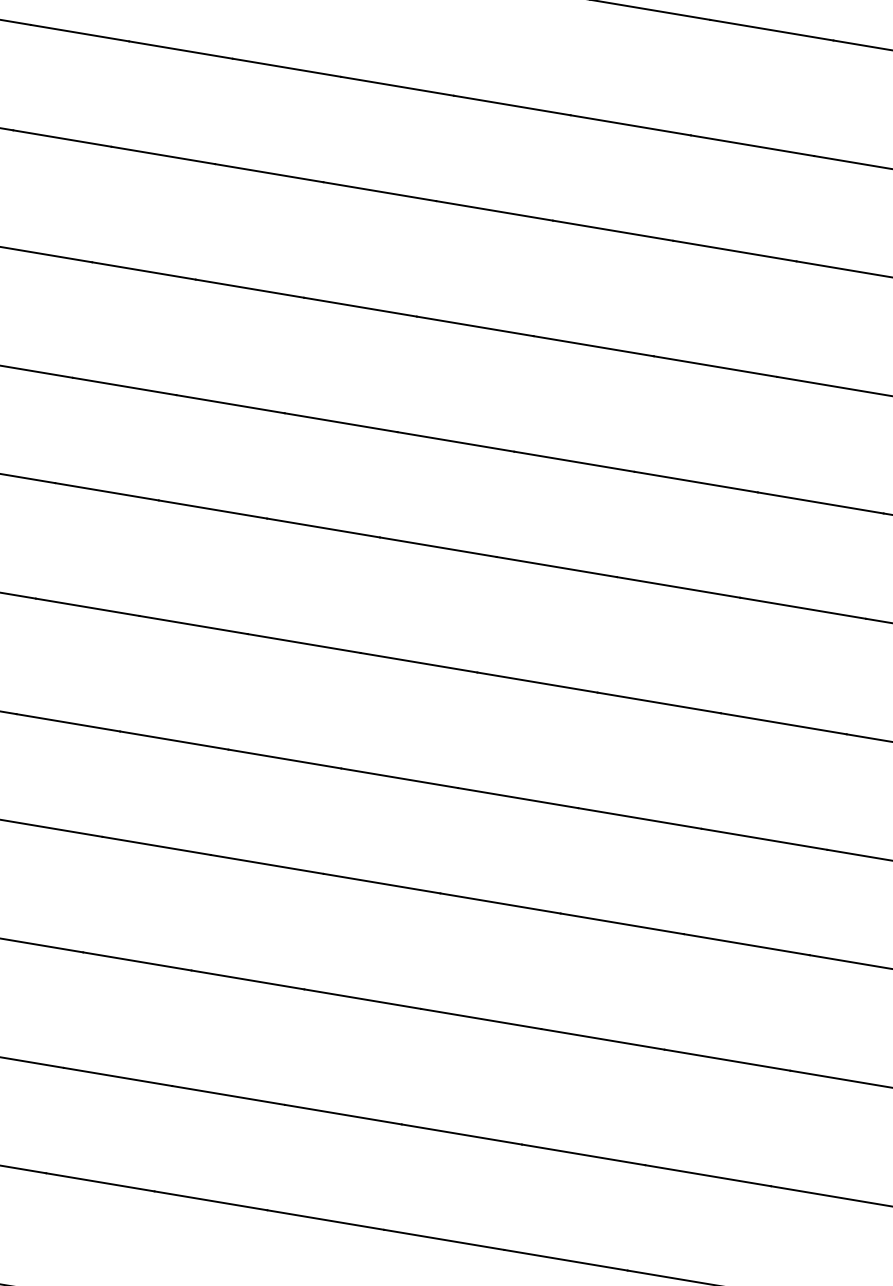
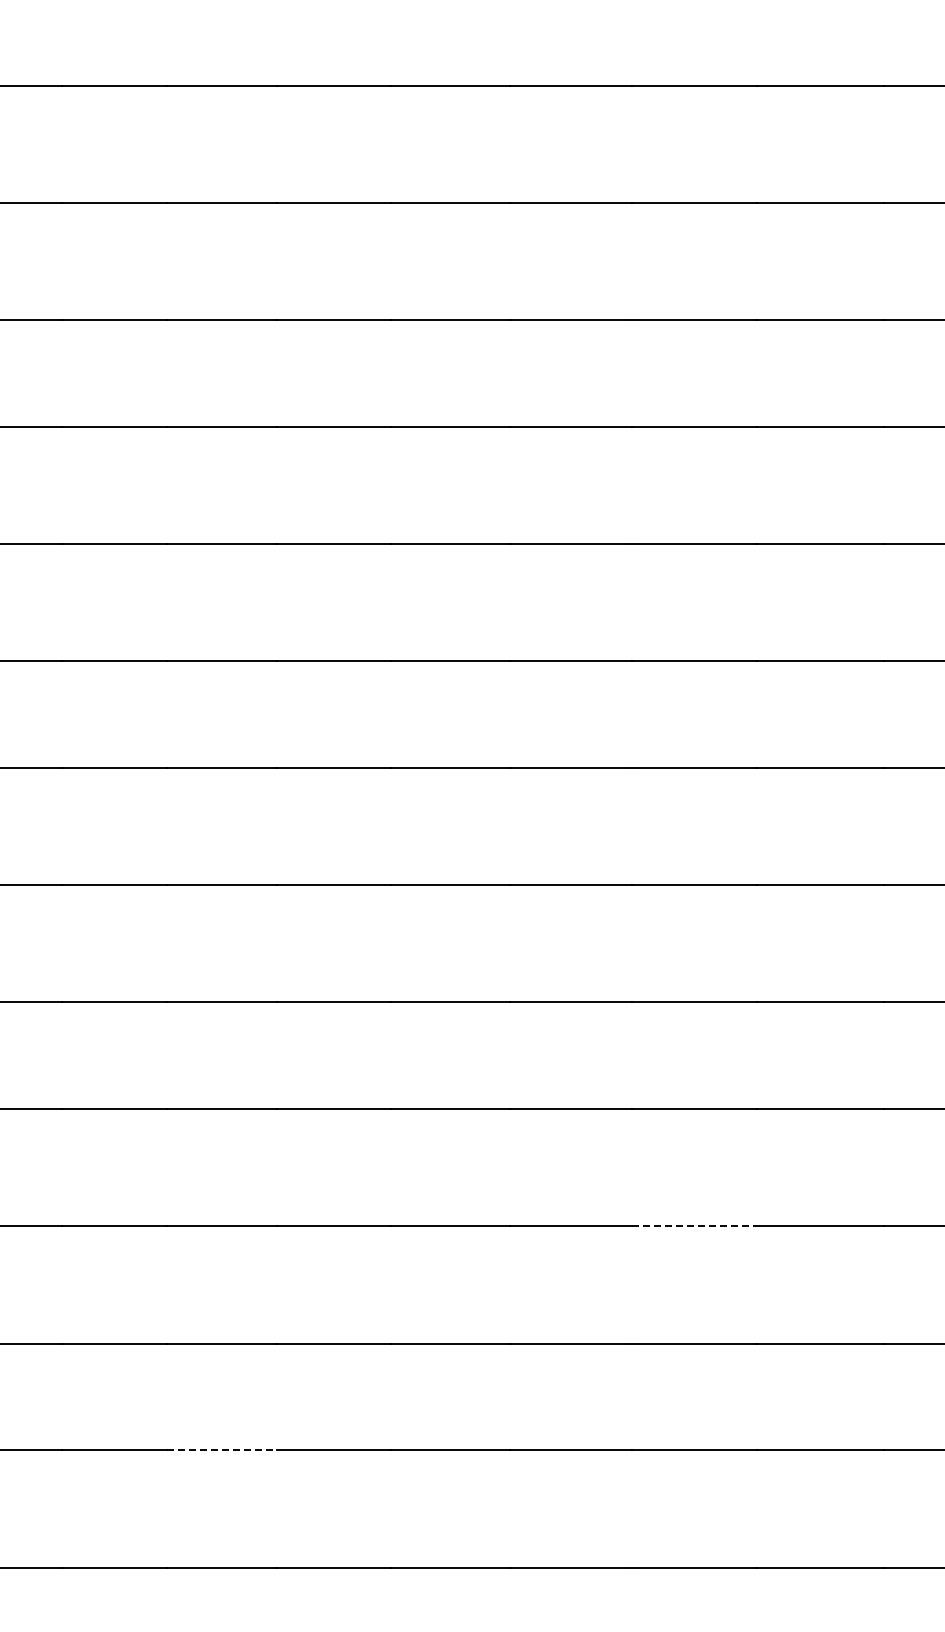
line: (603, 1039) -> (694, 1226), solid -> dashed
line: (100, 1182) -> (222, 1450), solid -> dashed

